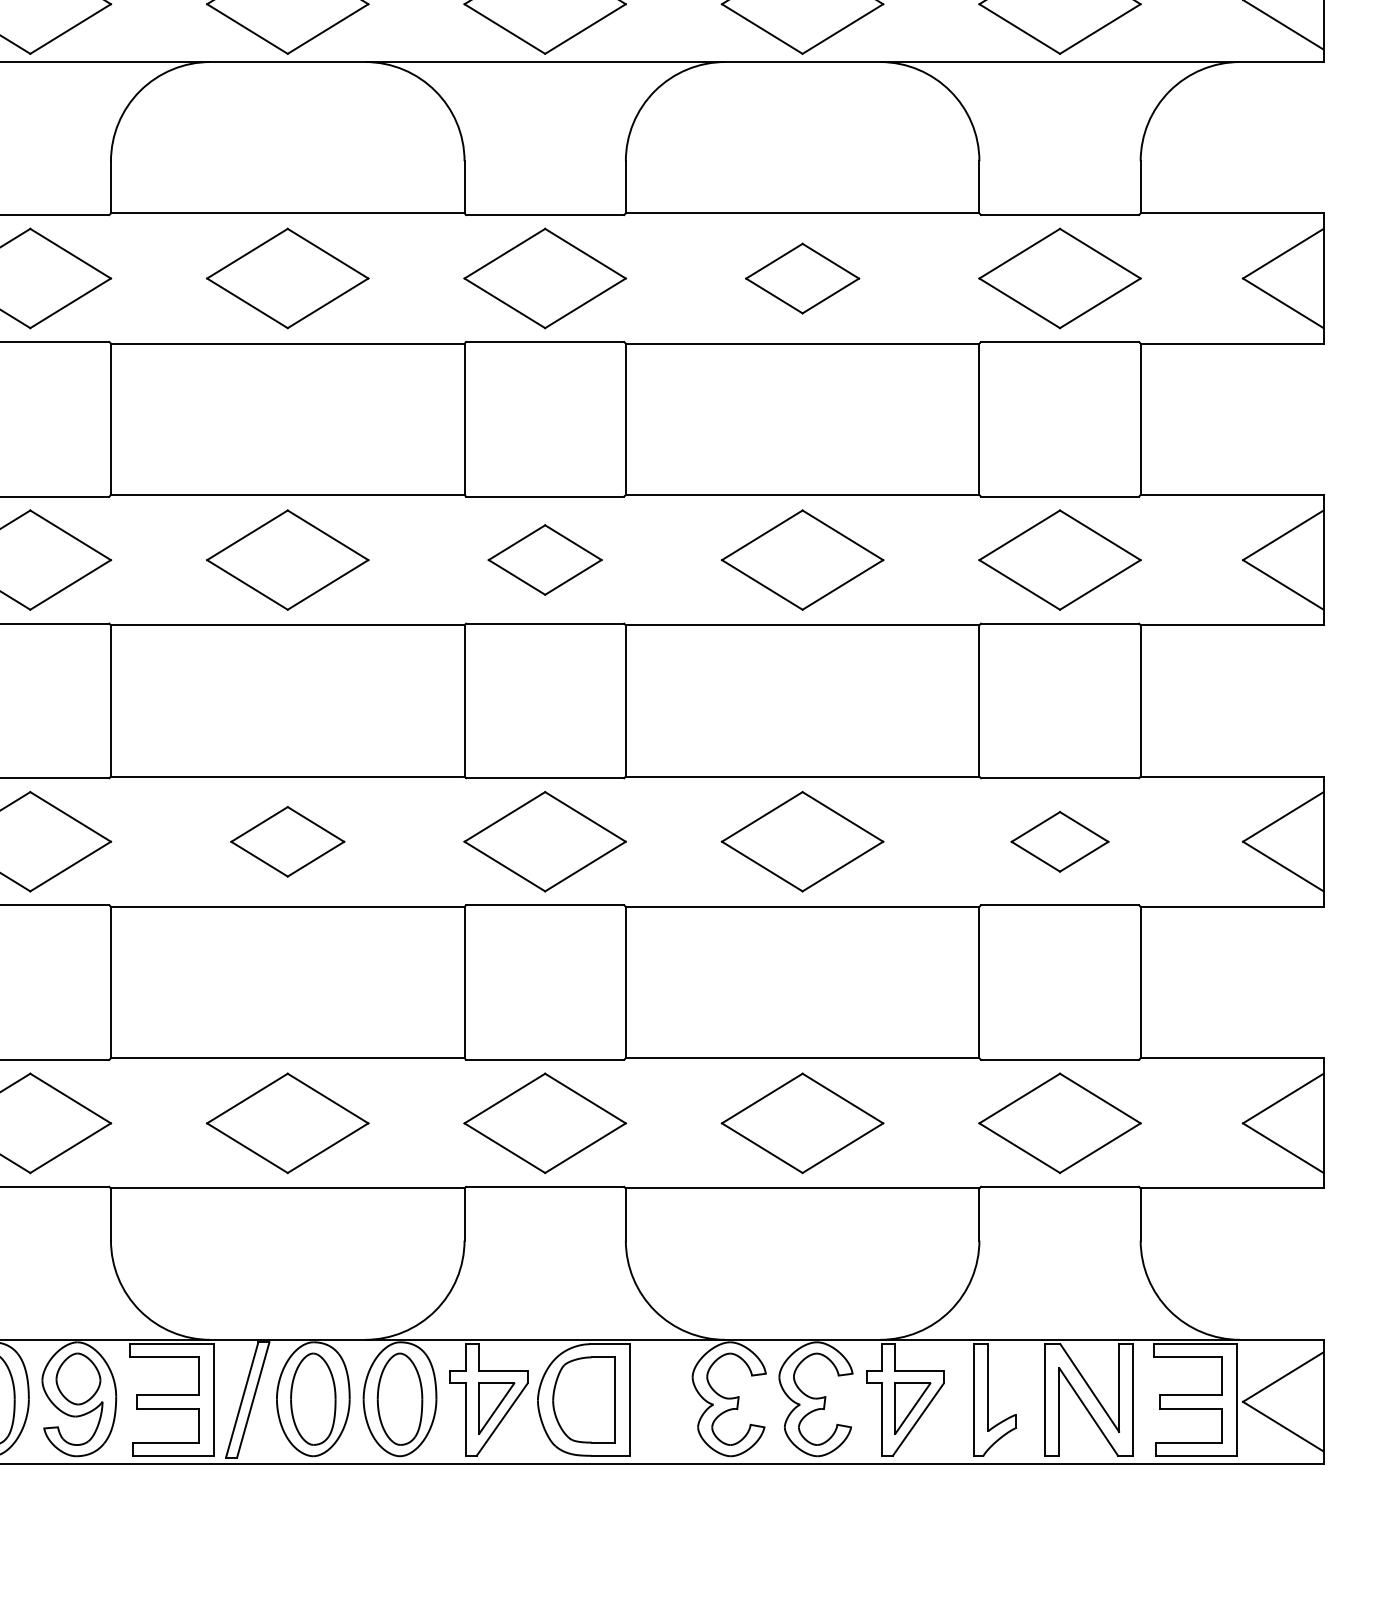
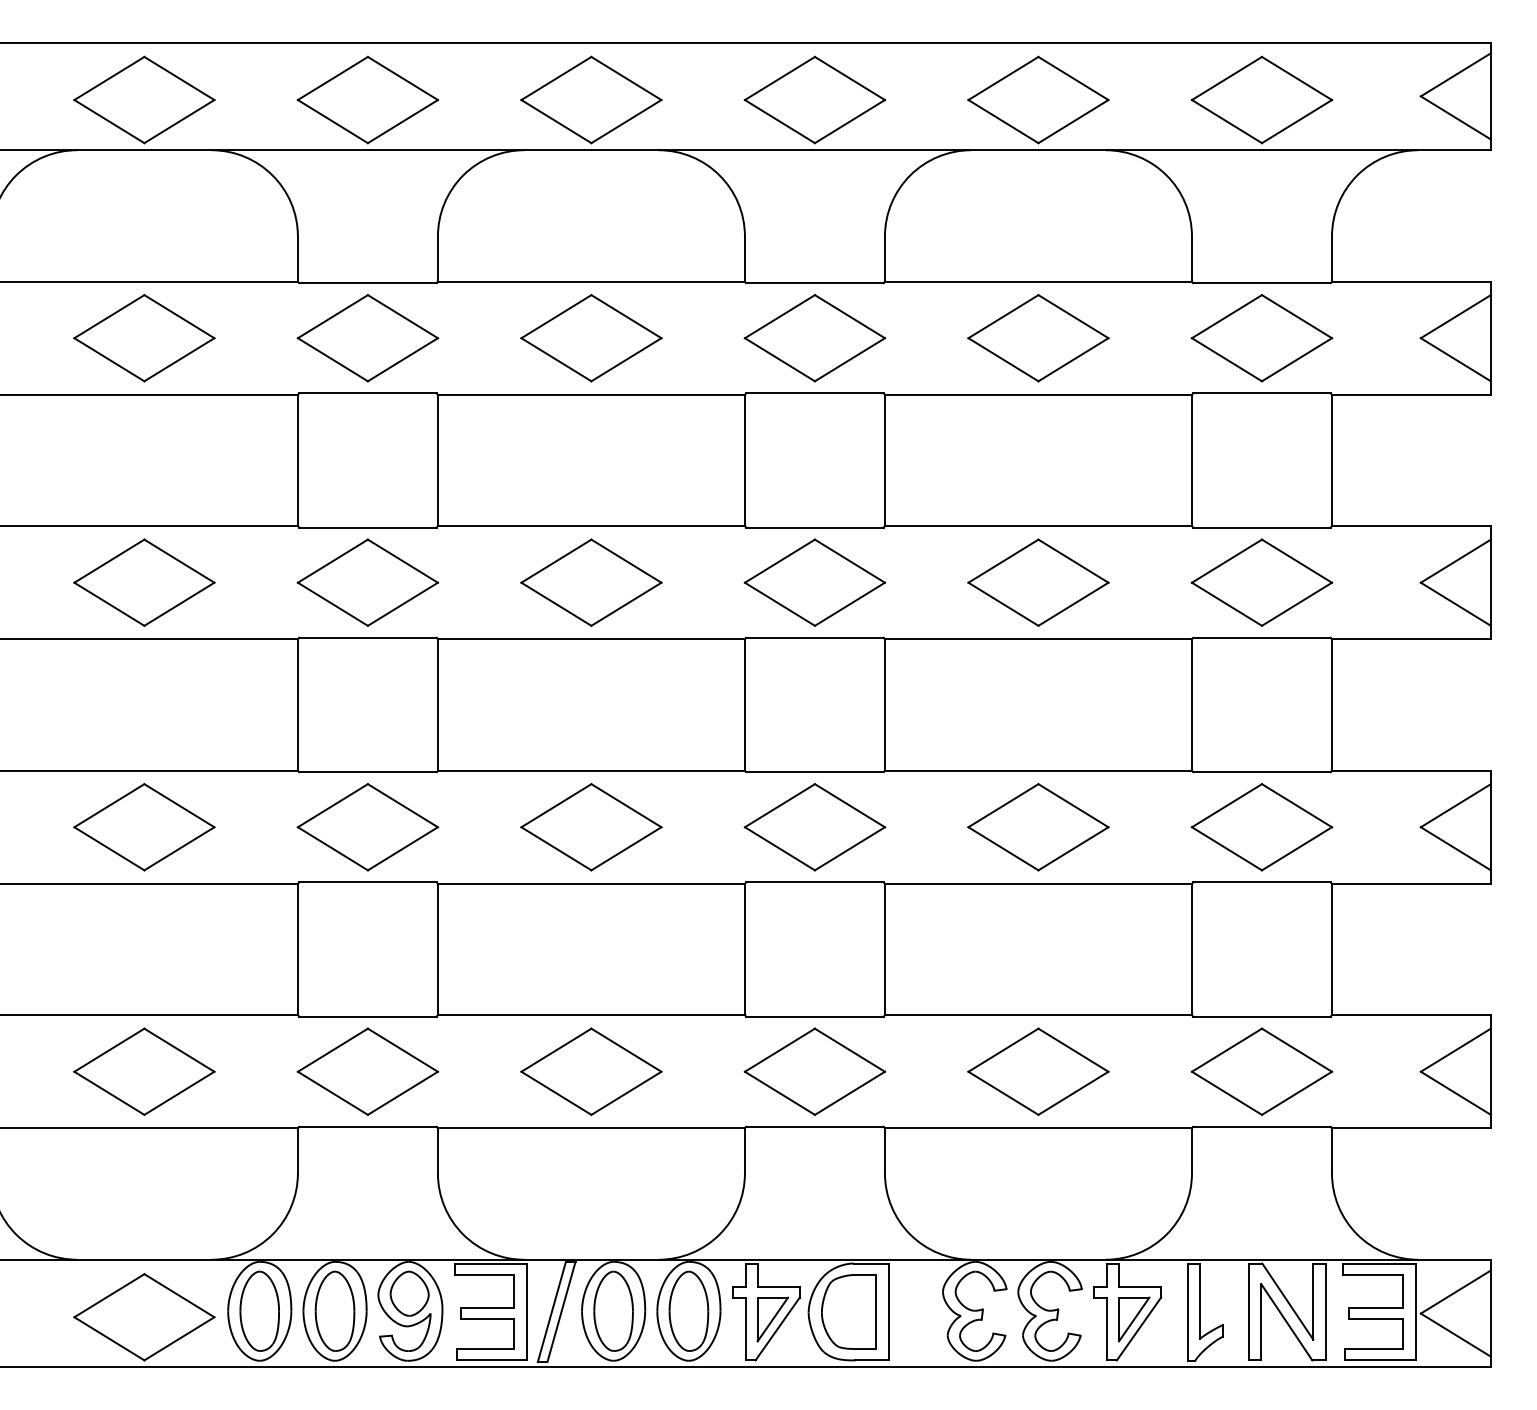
part: (802, 278) -> (1038, 338), size x1.43
part: (544, 559) -> (814, 582), size x1.43
part: (287, 842) -> (591, 827), size x1.43
part: (1059, 842) -> (1261, 827), size x1.67

